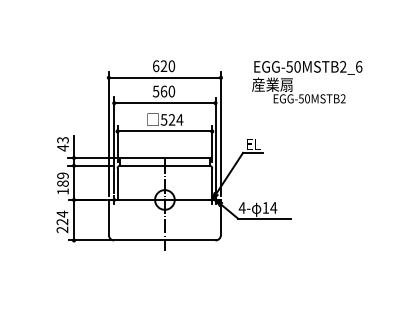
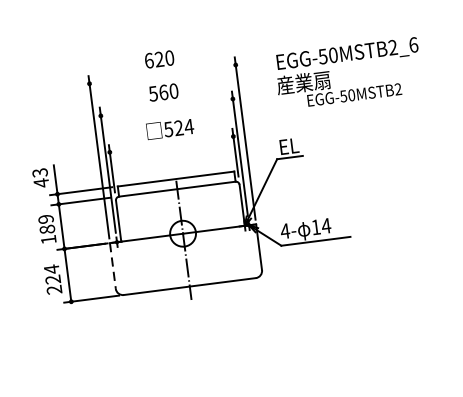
line: (164, 77) -> (162, 74), removed
text: (307, 82) -> (348, 73), moved
line: (164, 103) -> (166, 107), removed
line: (164, 131) -> (171, 144), removed
line: (108, 217) -> (112, 266), solid -> dashed

